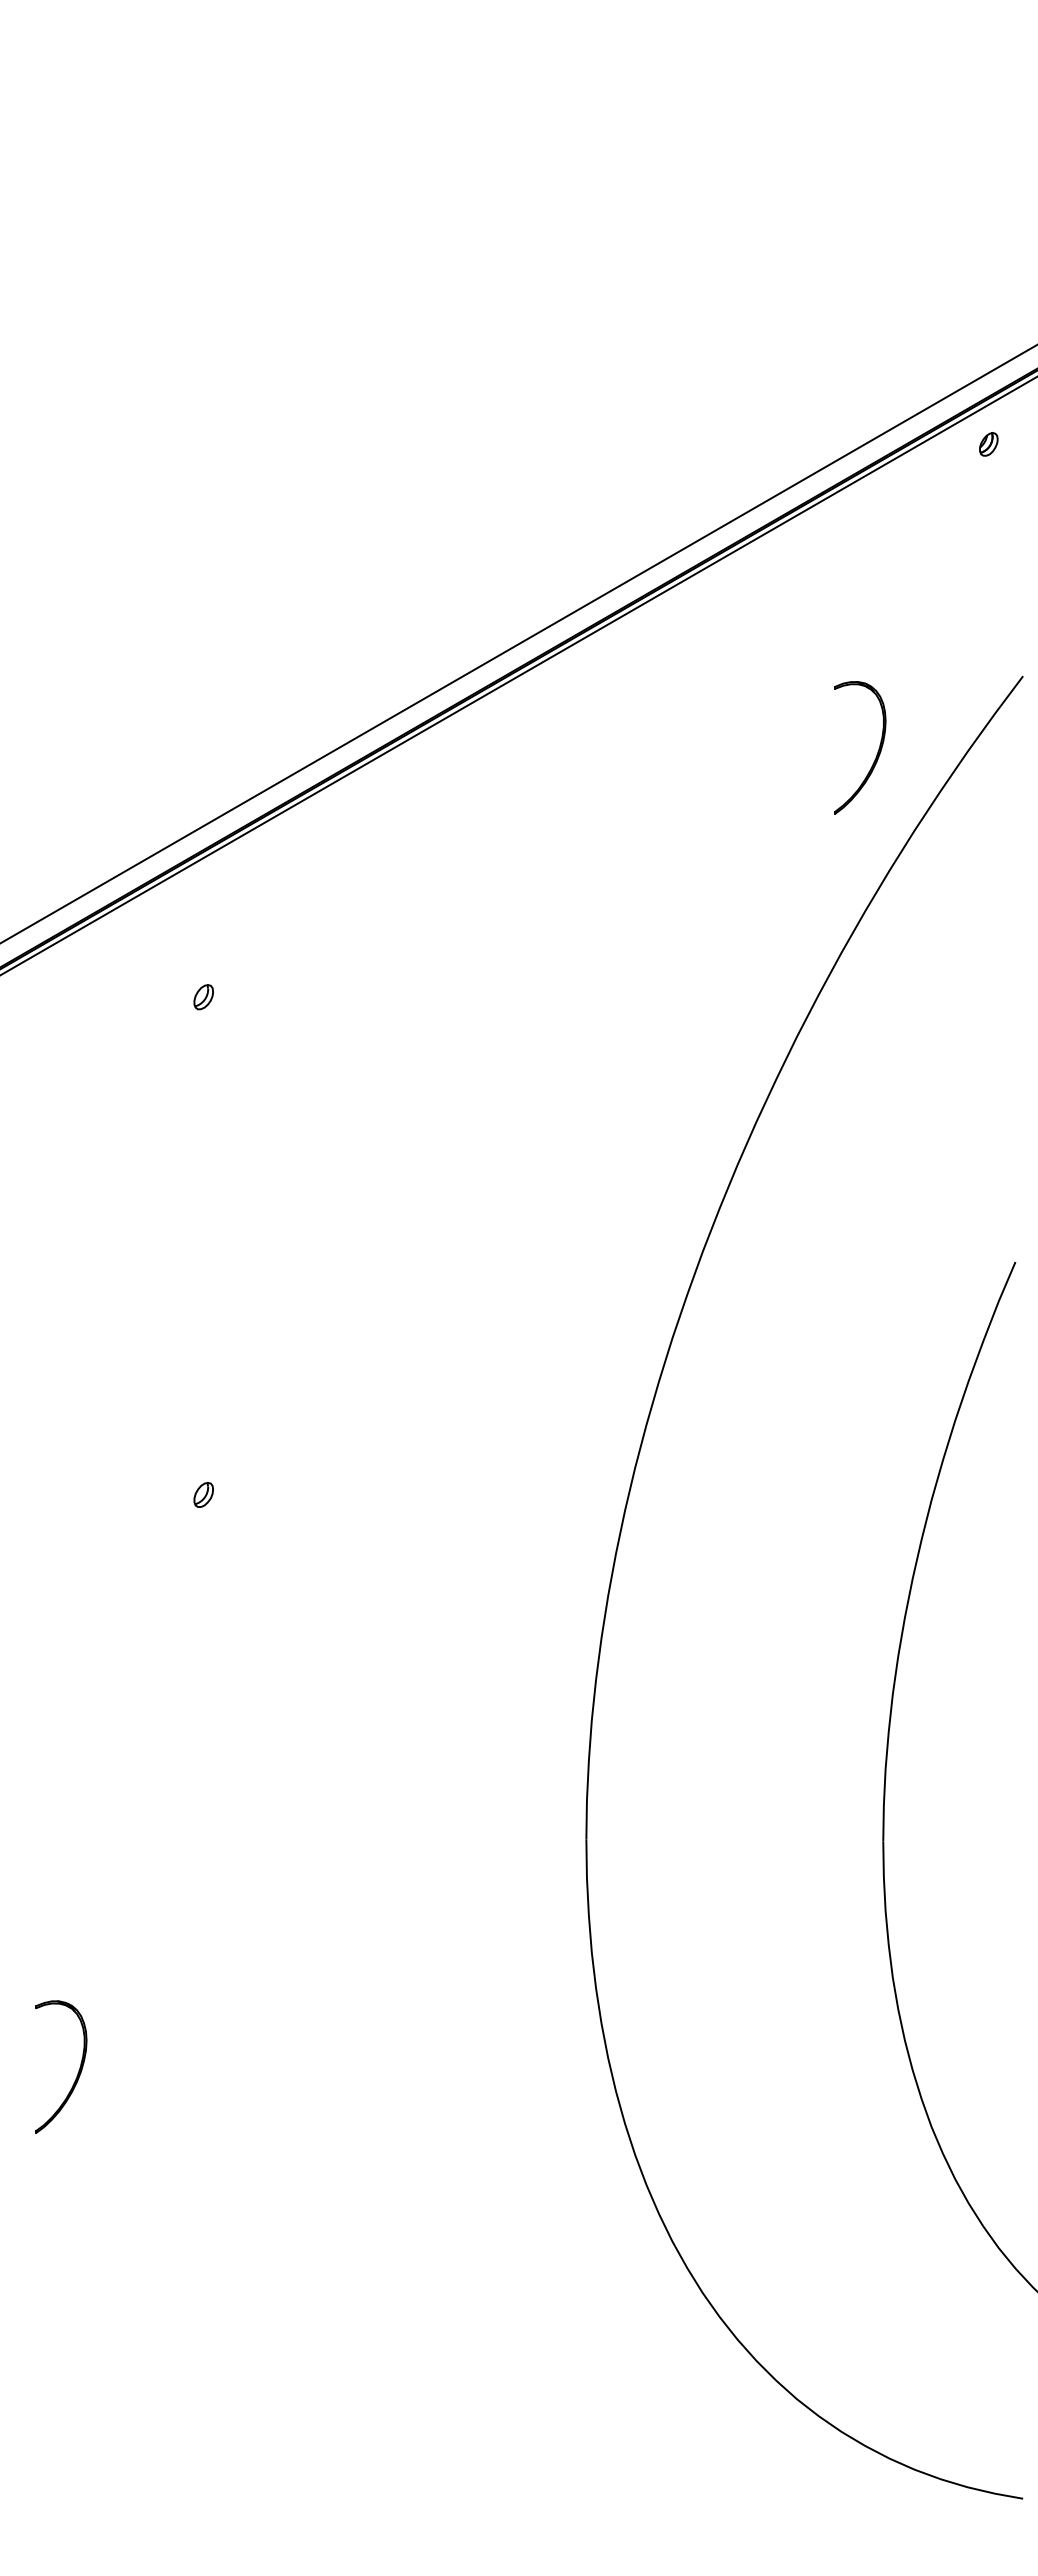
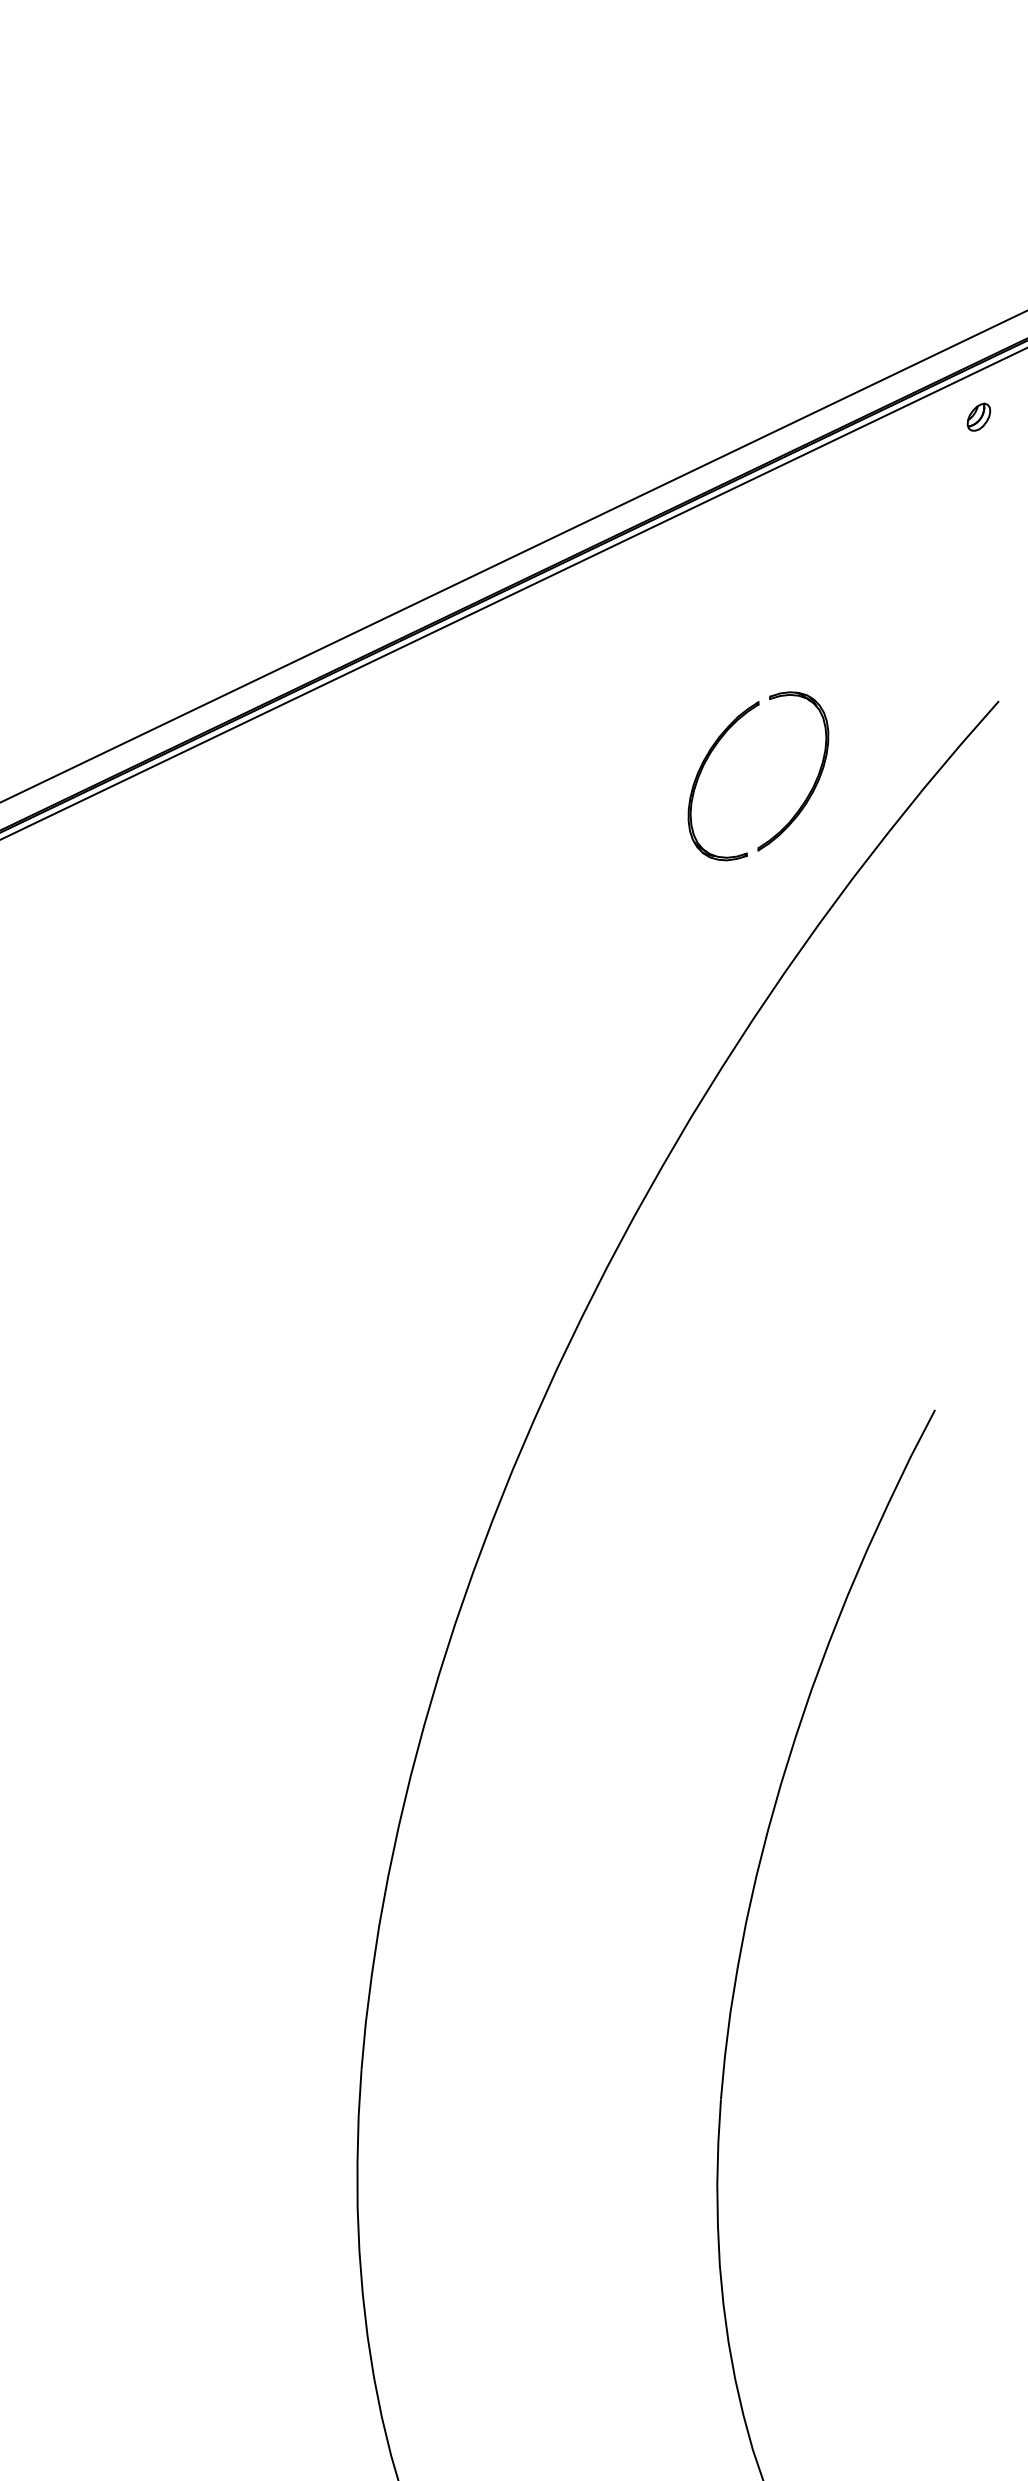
part: (784, 751) -> (702, 770), added

